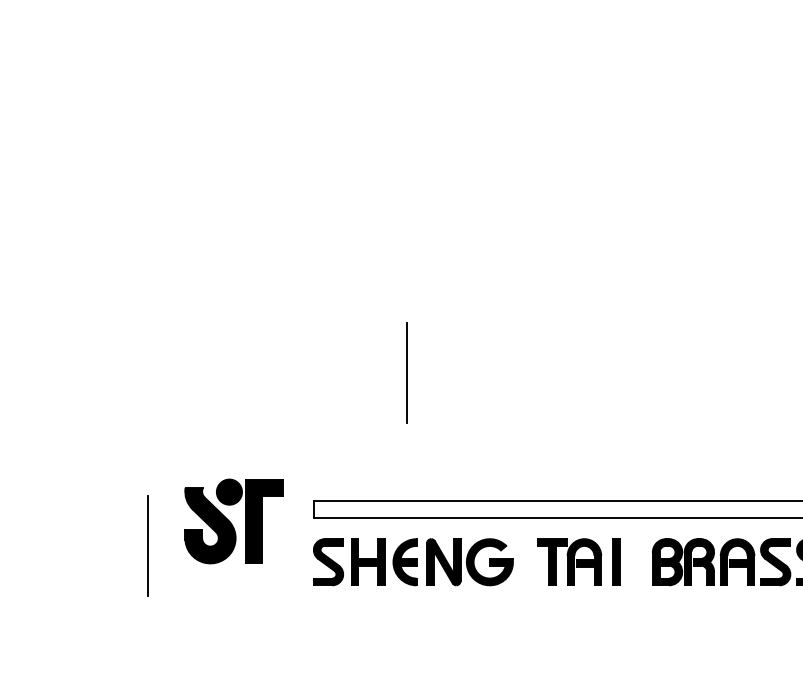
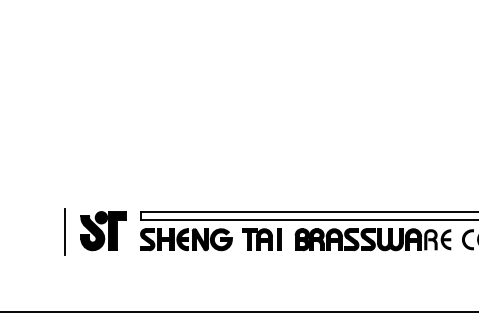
line: (404, 371) -> (182, 152), removed
part: (233, 522) -> (103, 231), moved

